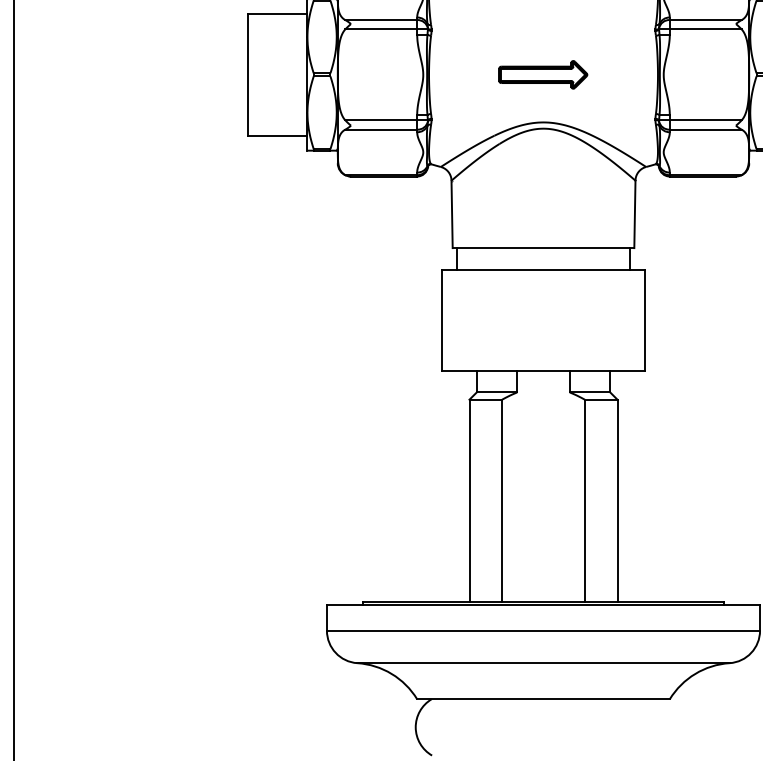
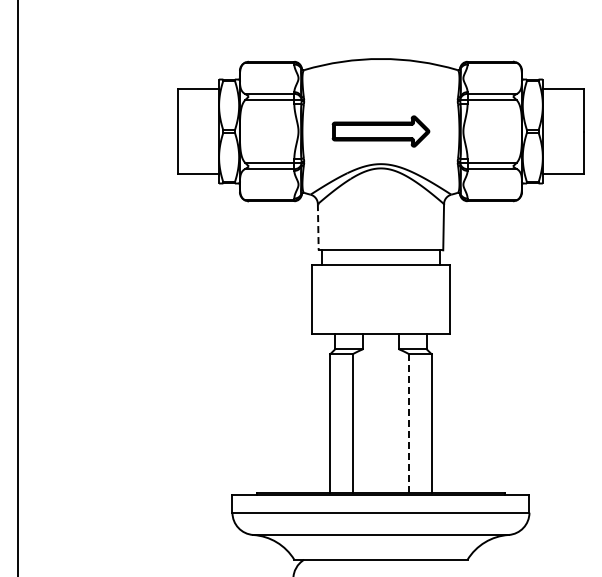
part: (542, 74) -> (380, 131), size x1.6
line: (452, 214) -> (318, 227), solid -> dashed
line: (585, 500) -> (409, 423), solid -> dashed

